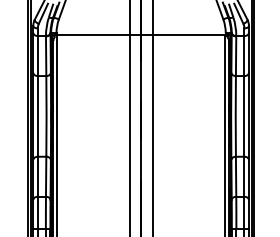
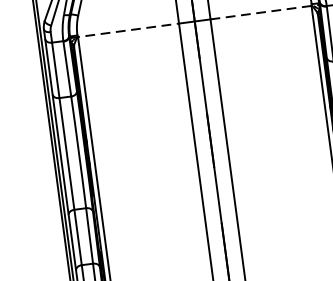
line: (90, 34) -> (124, 30), solid -> dashed
line: (192, 34) -> (265, 11), solid -> dashed

